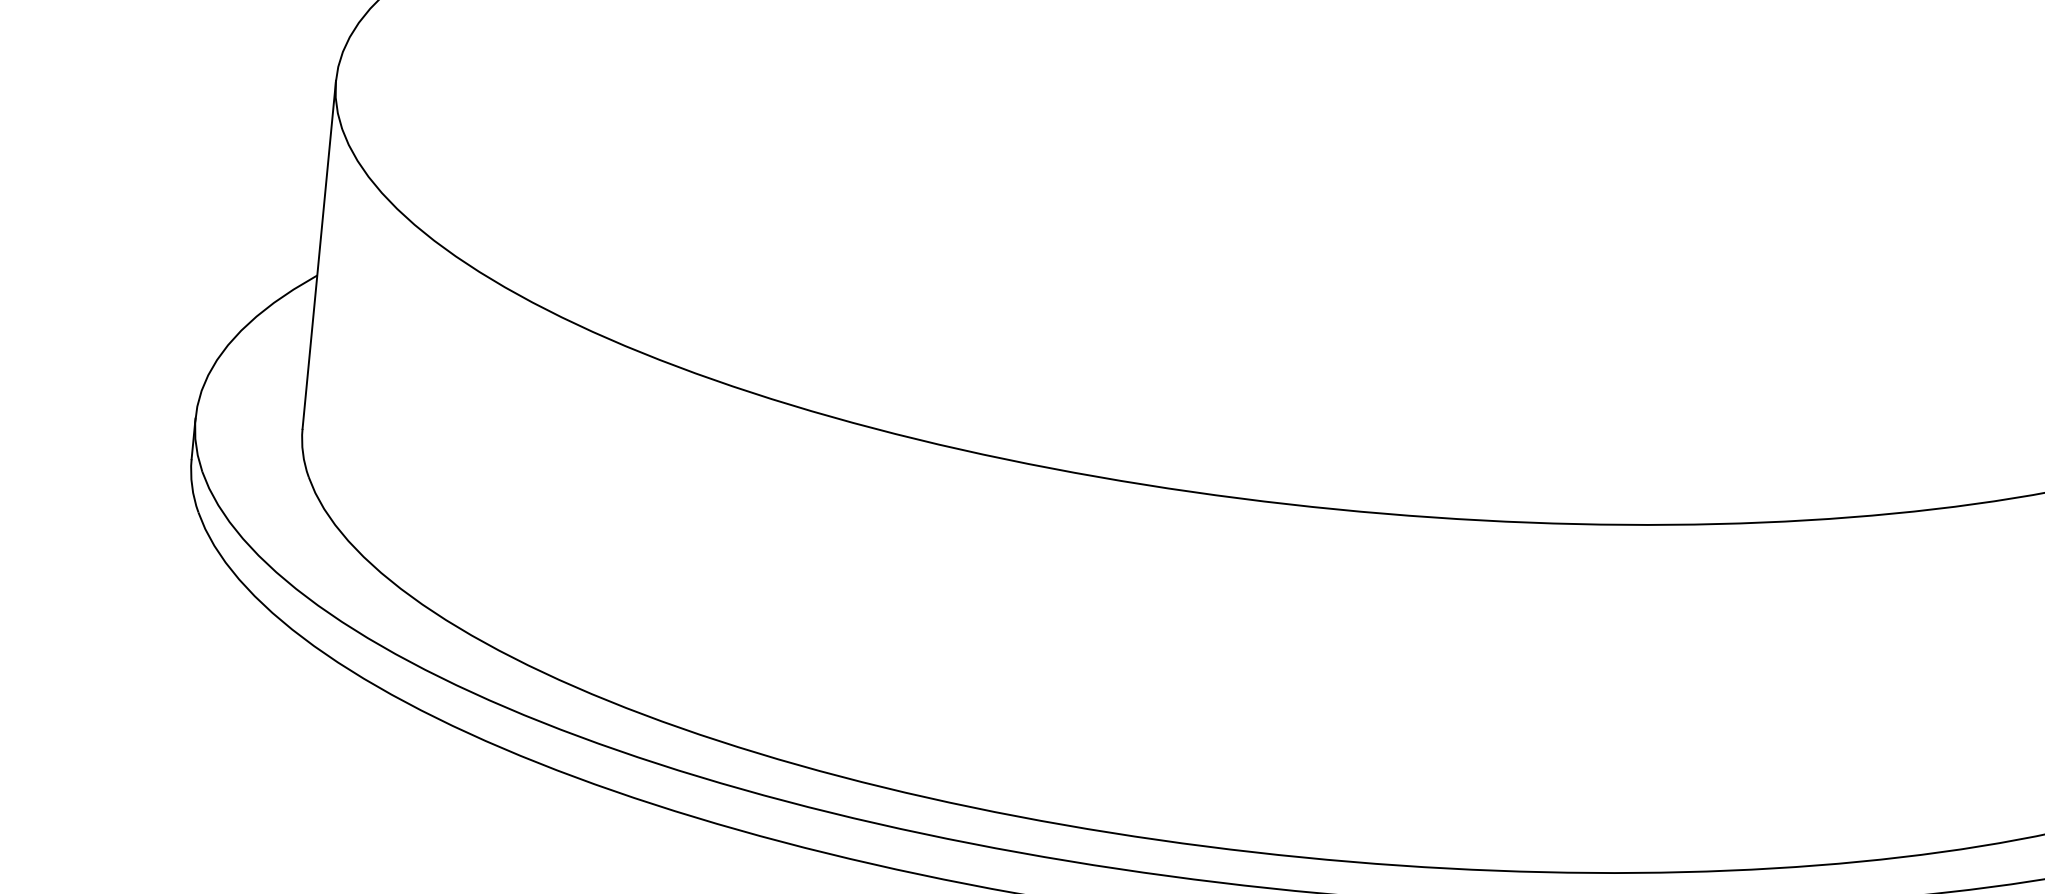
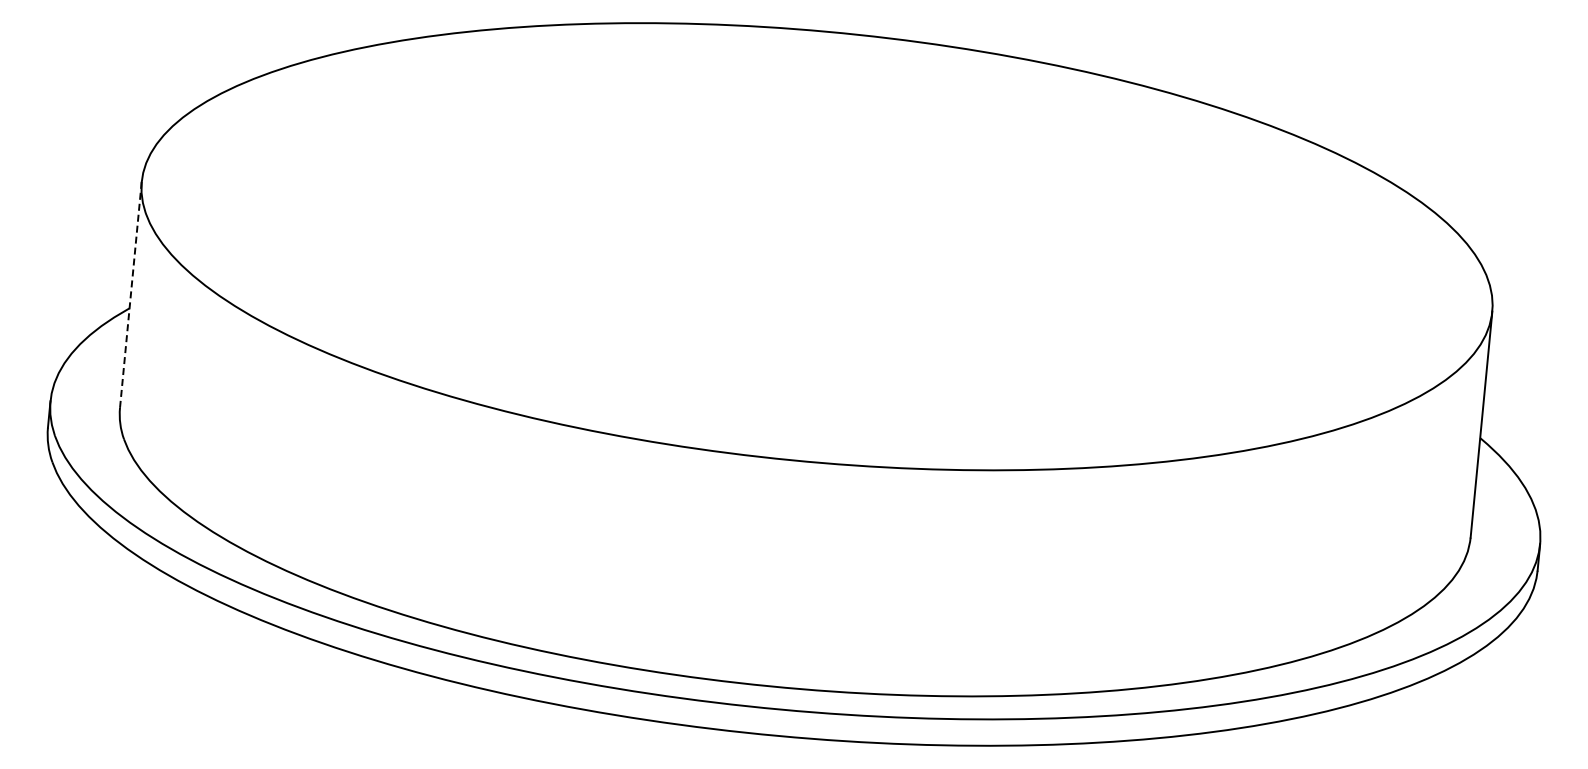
line: (318, 254) -> (130, 294), solid -> dashed

